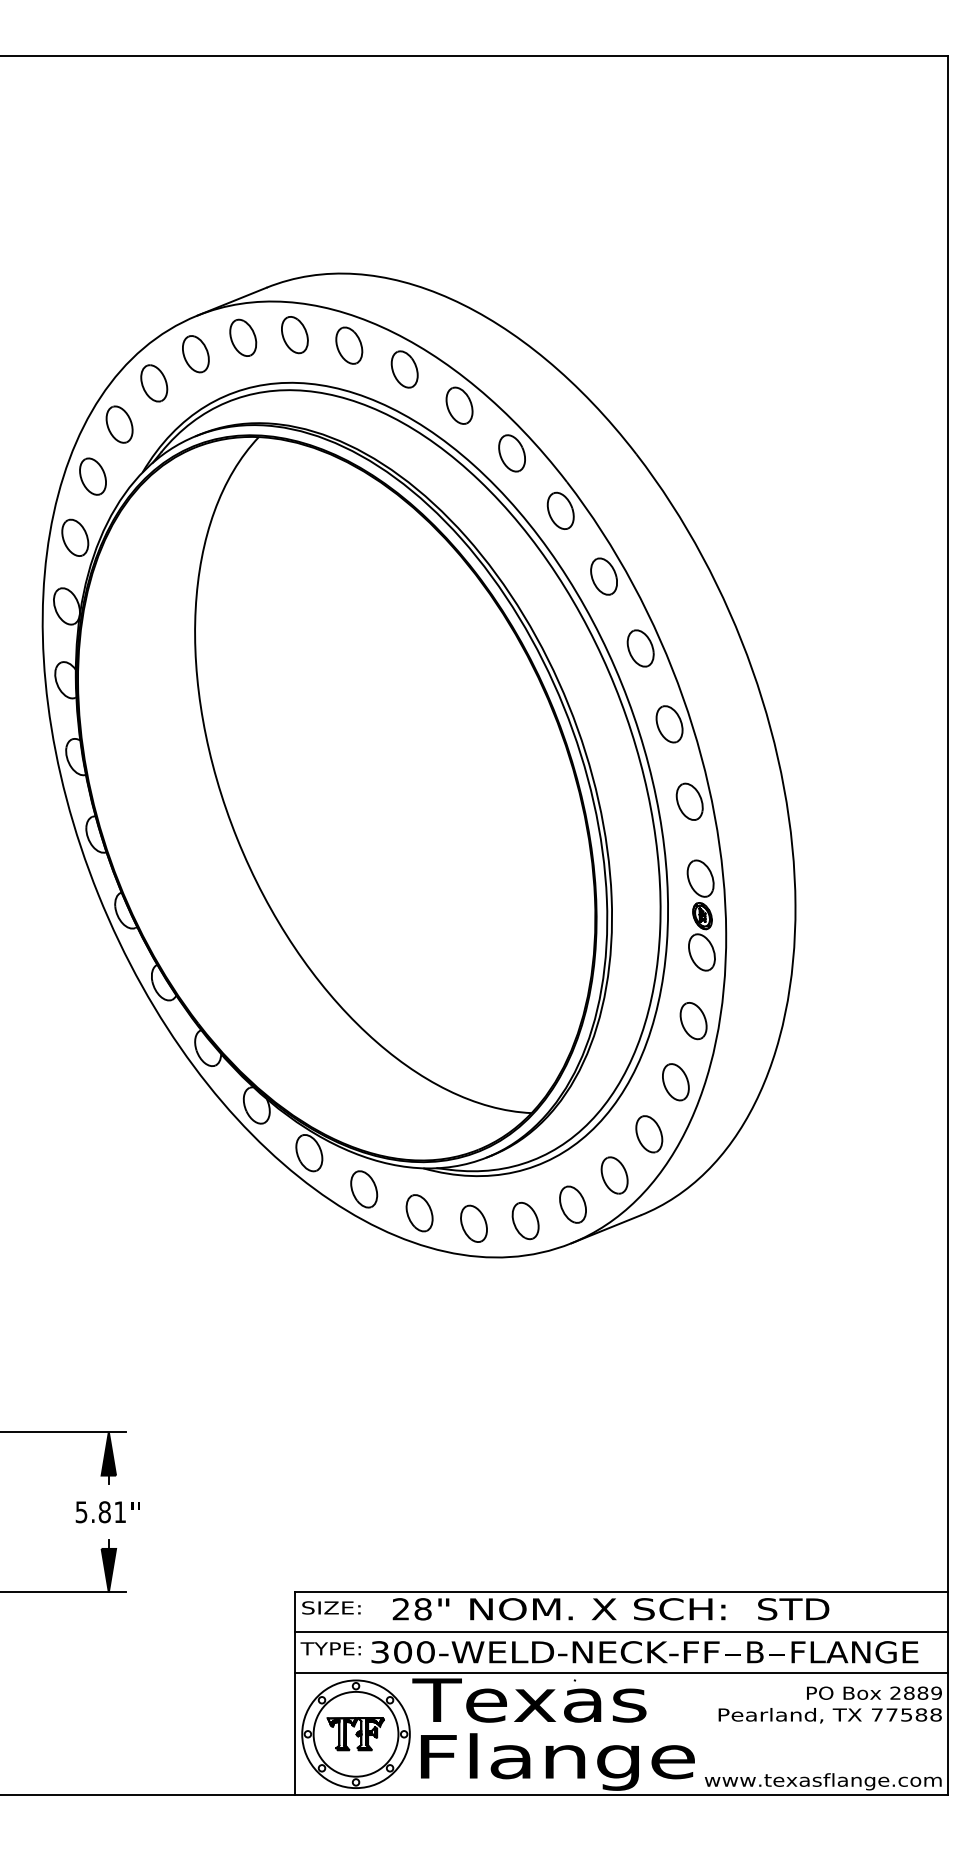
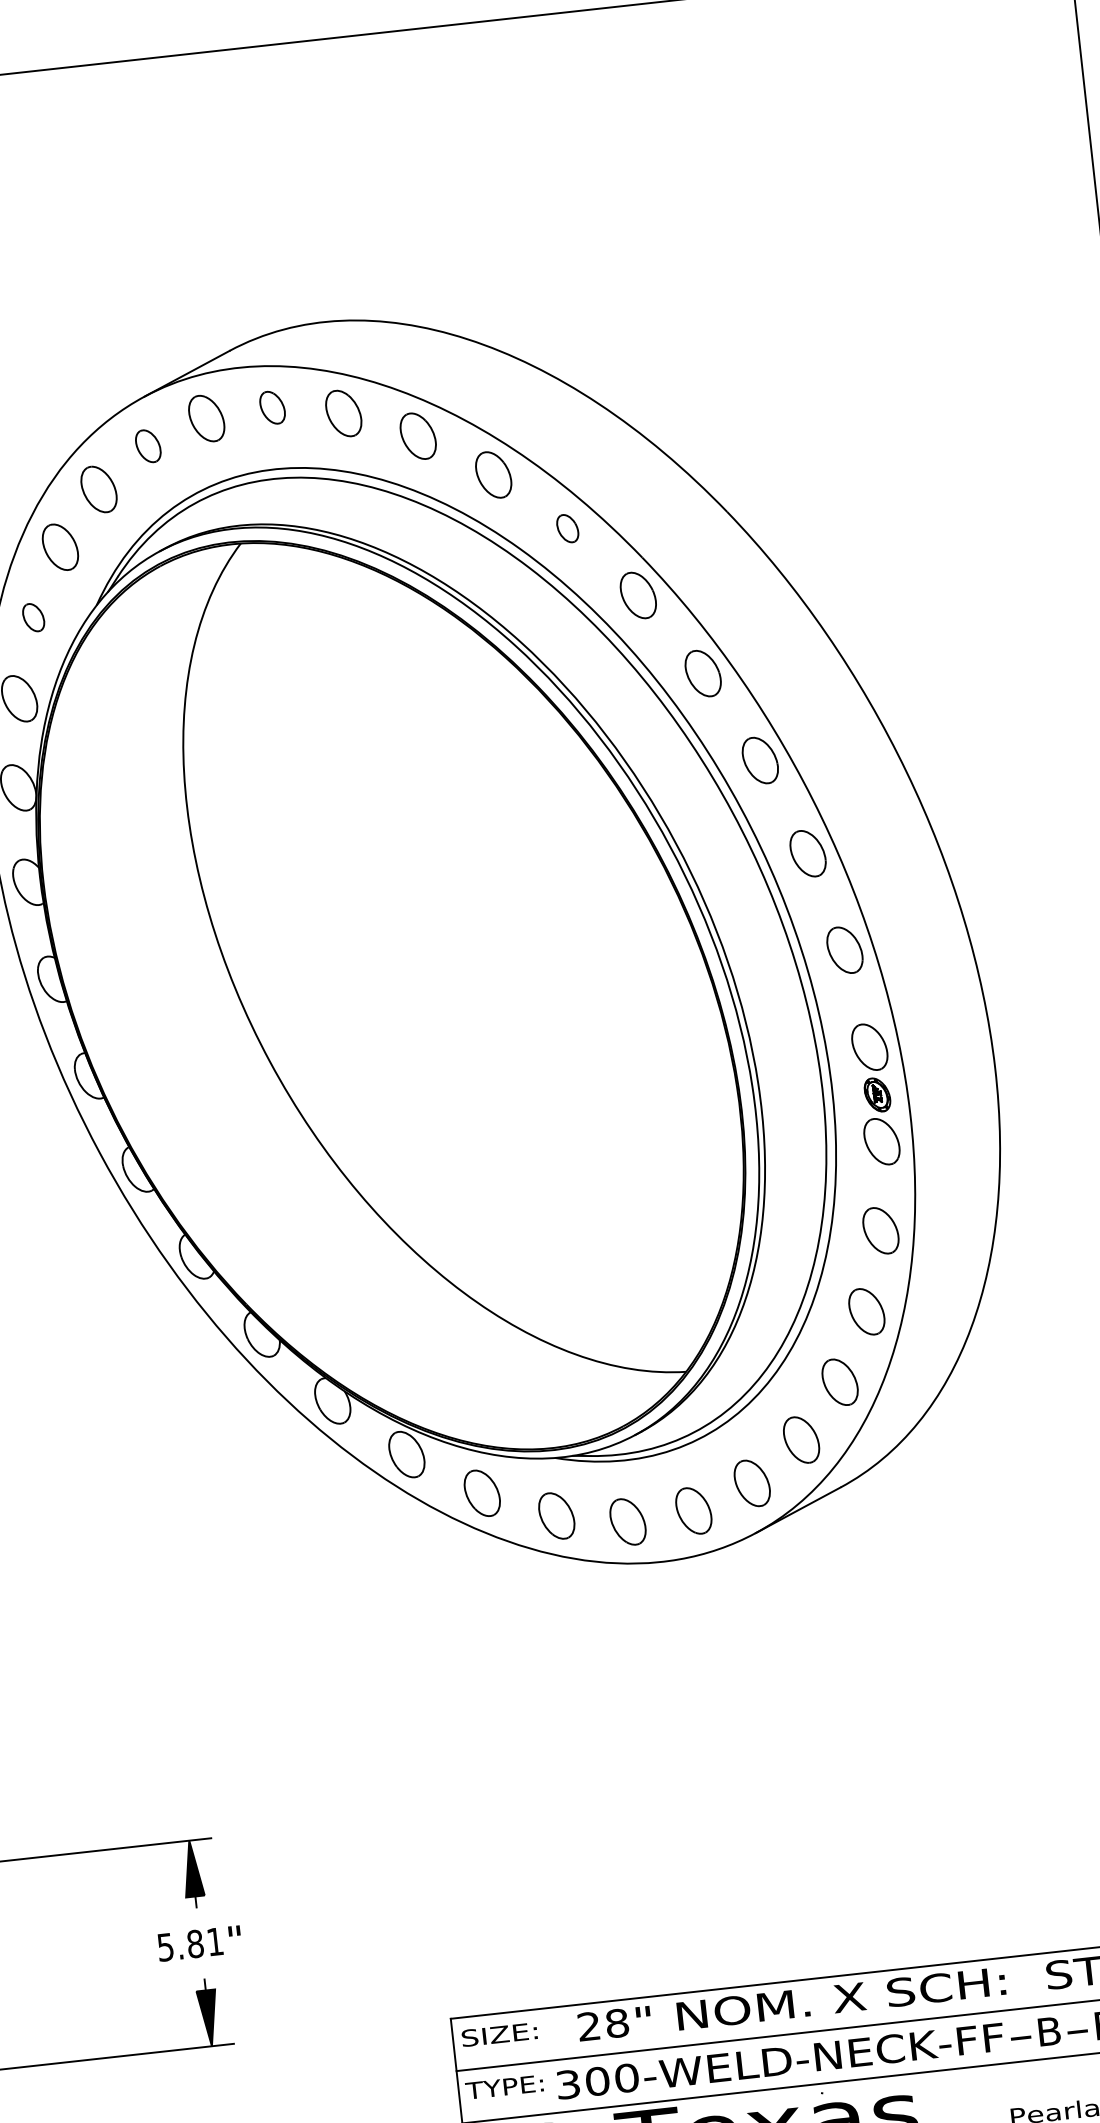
part: (294, 335) -> (272, 408), size x0.7
part: (195, 354) -> (147, 446), size x0.7
part: (511, 453) -> (567, 528), size x0.6
part: (92, 476) -> (33, 617), size x0.6

